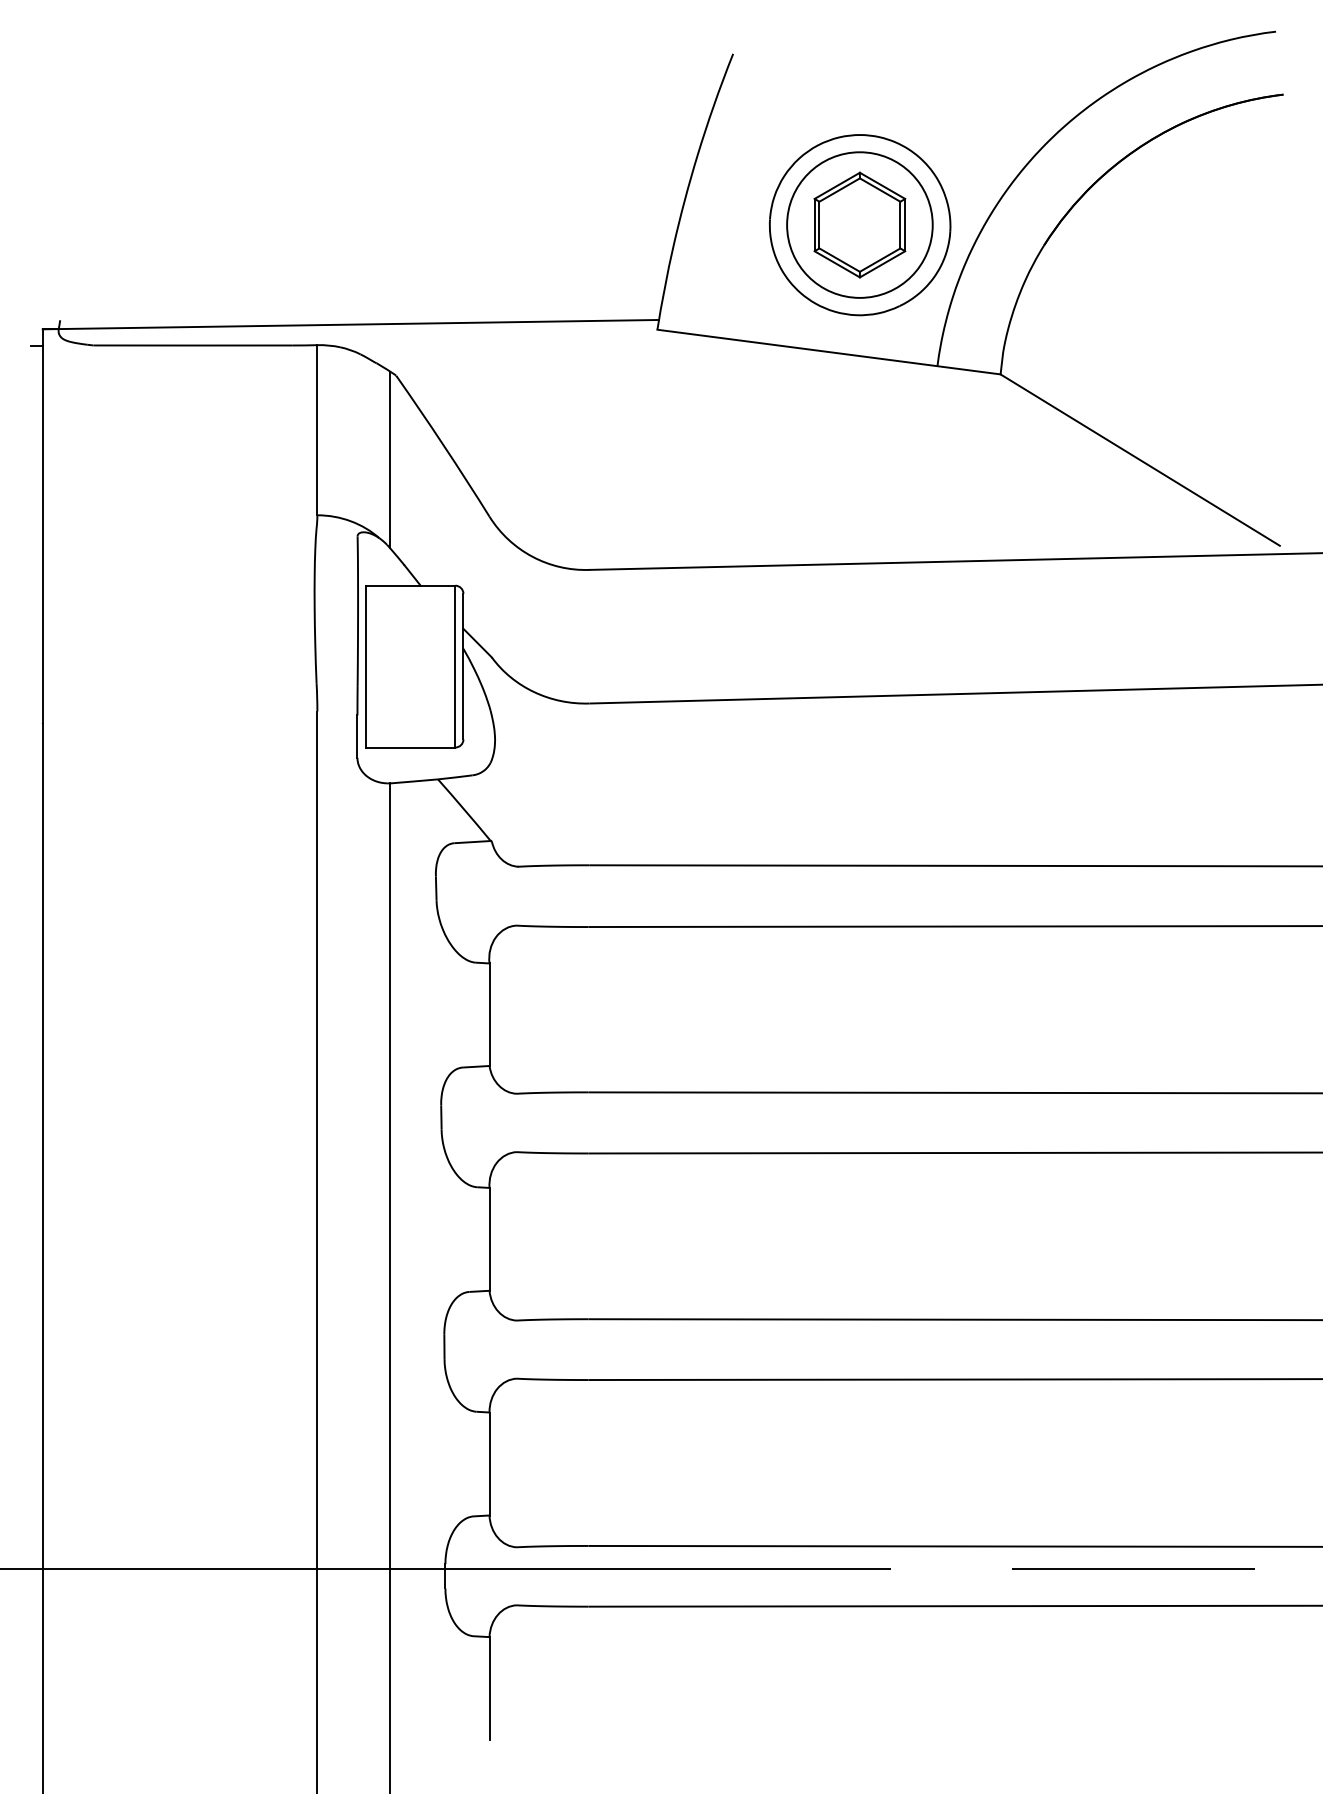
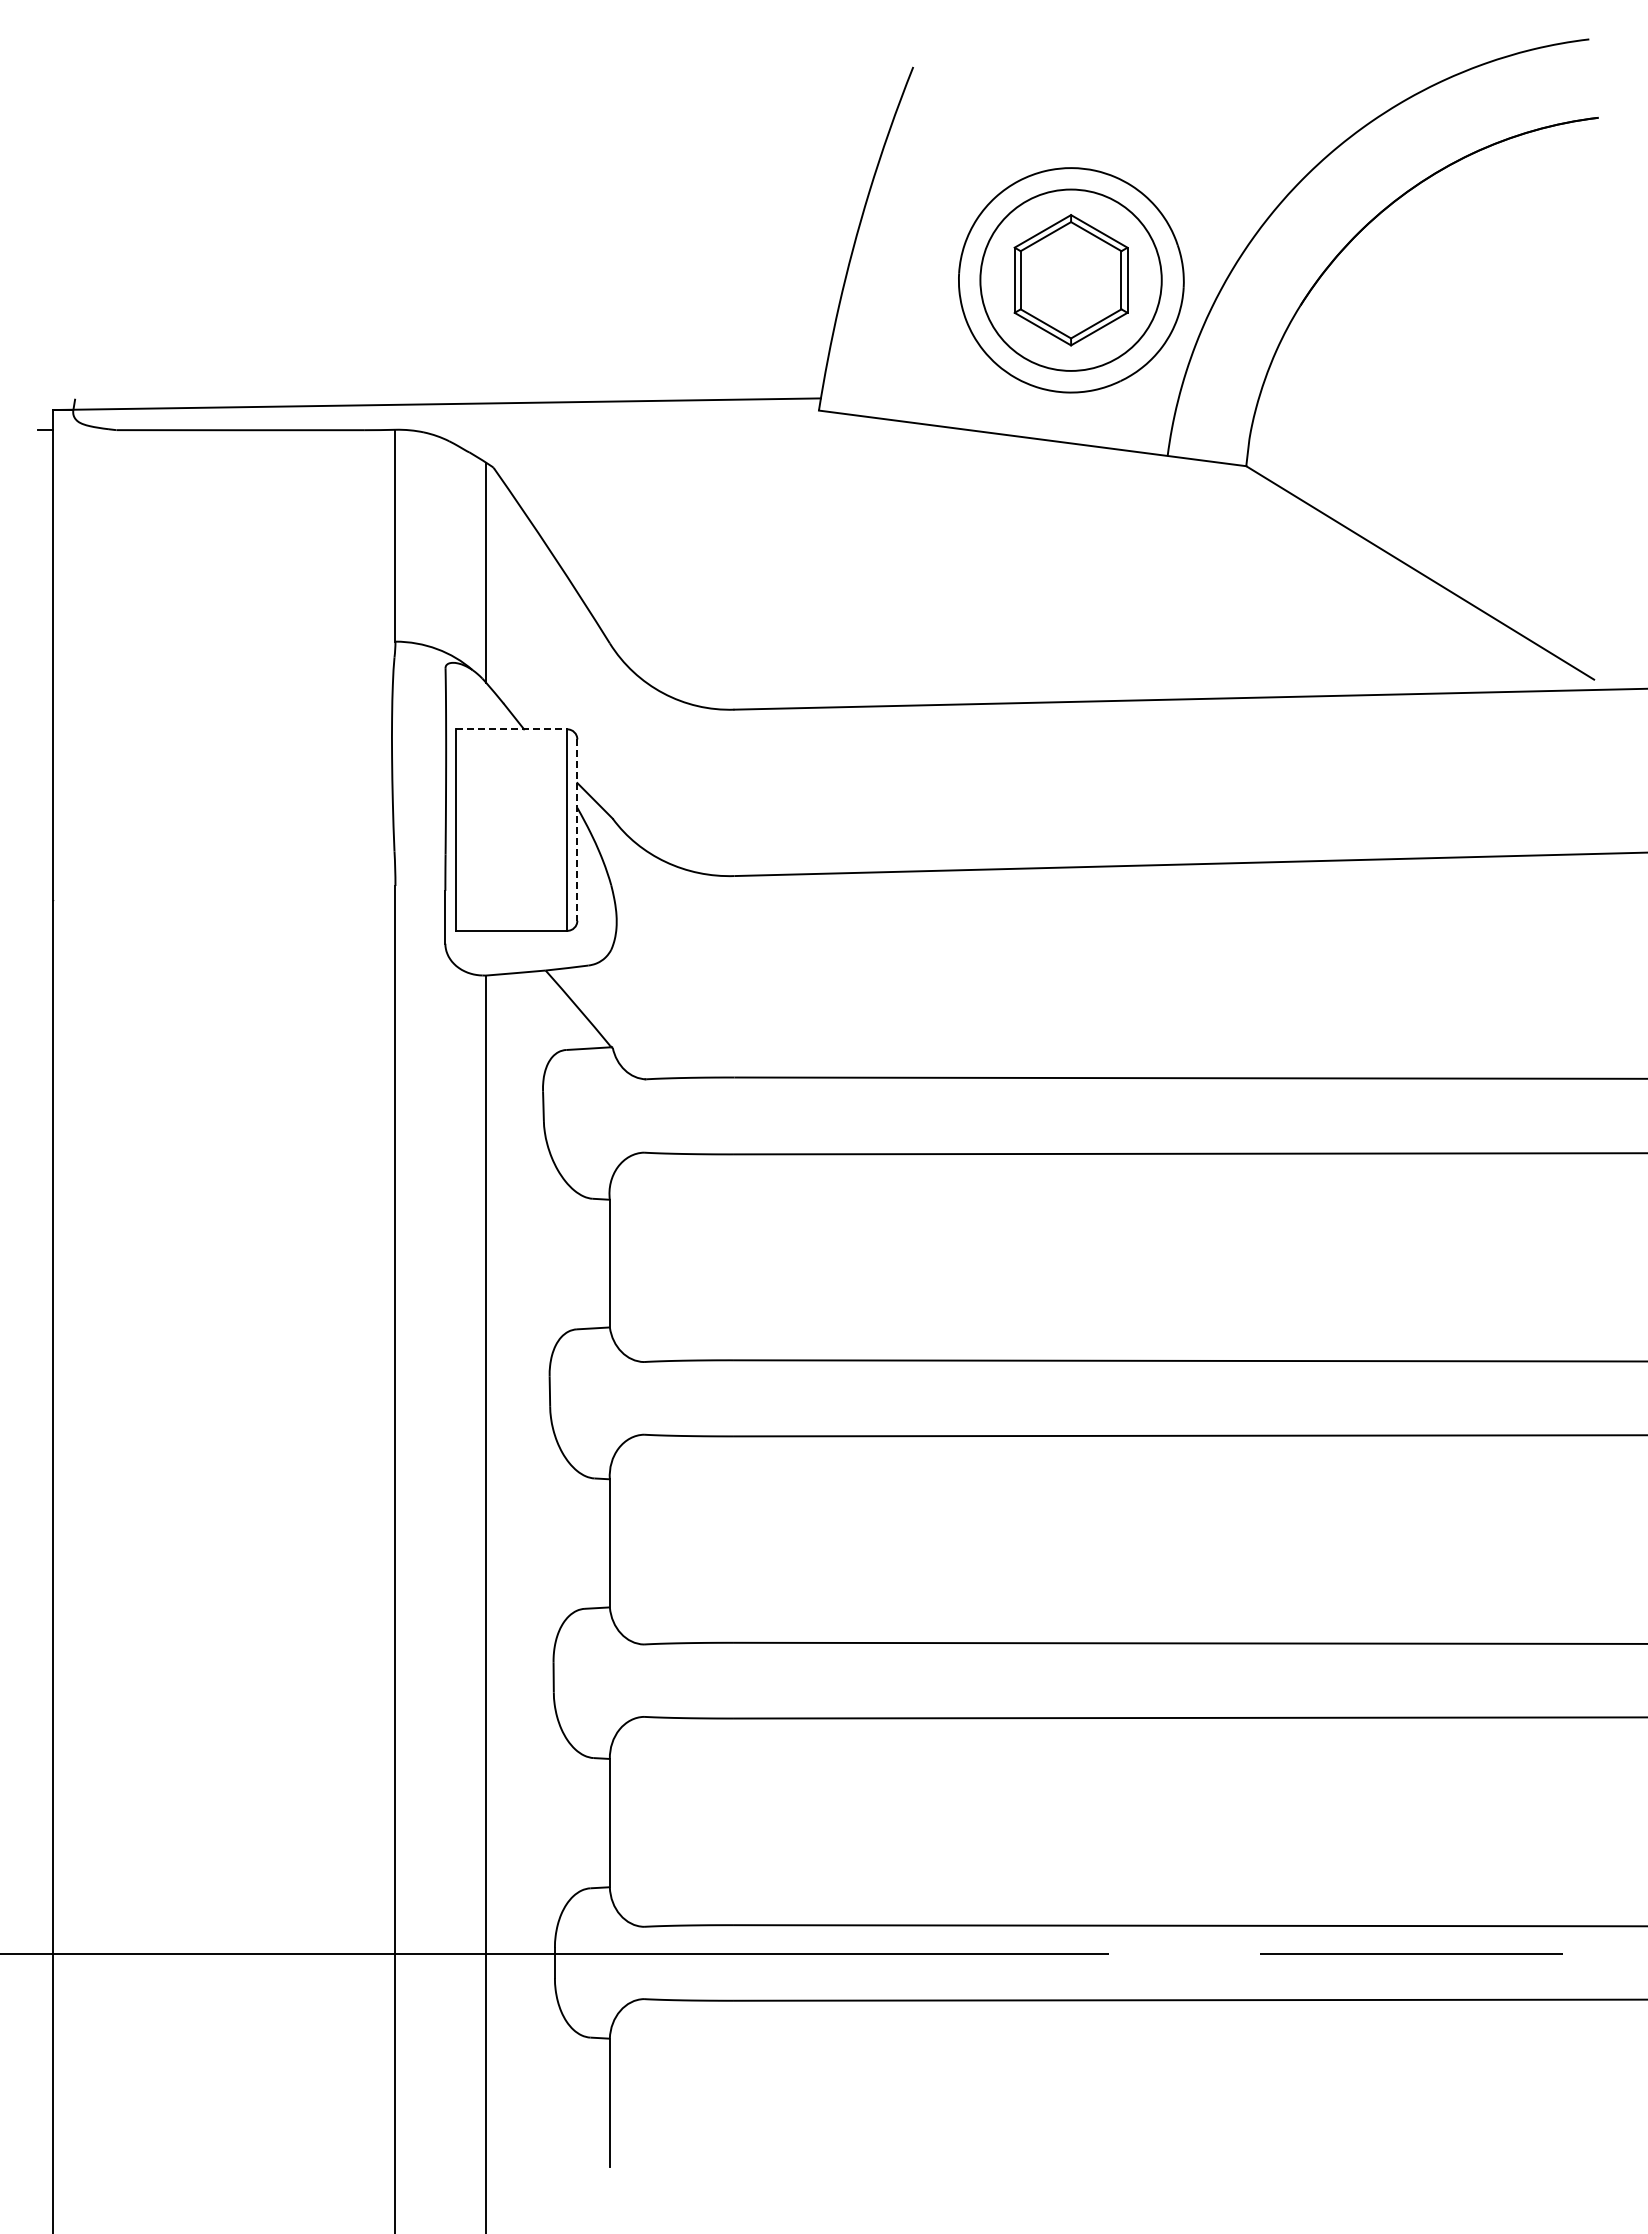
line: (411, 585) -> (512, 729), solid -> dashed
line: (463, 666) -> (577, 830), solid -> dashed

